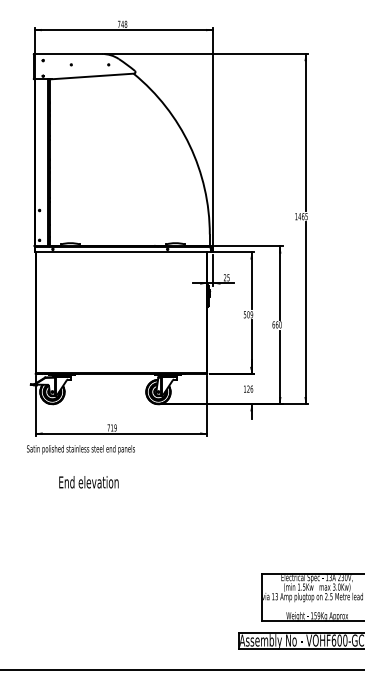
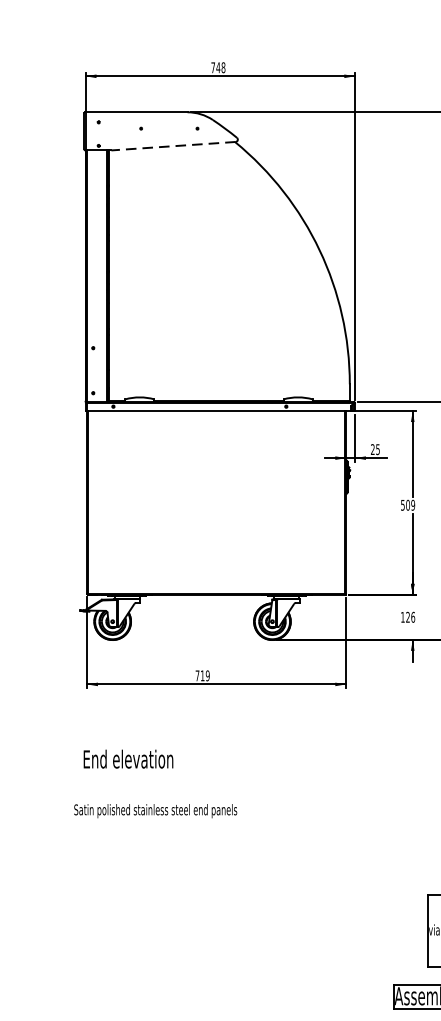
line: (92, 76) -> (173, 146), solid -> dashed
text: (80, 449) -> (154, 810), moved
text: (88, 482) -> (127, 759), moved

